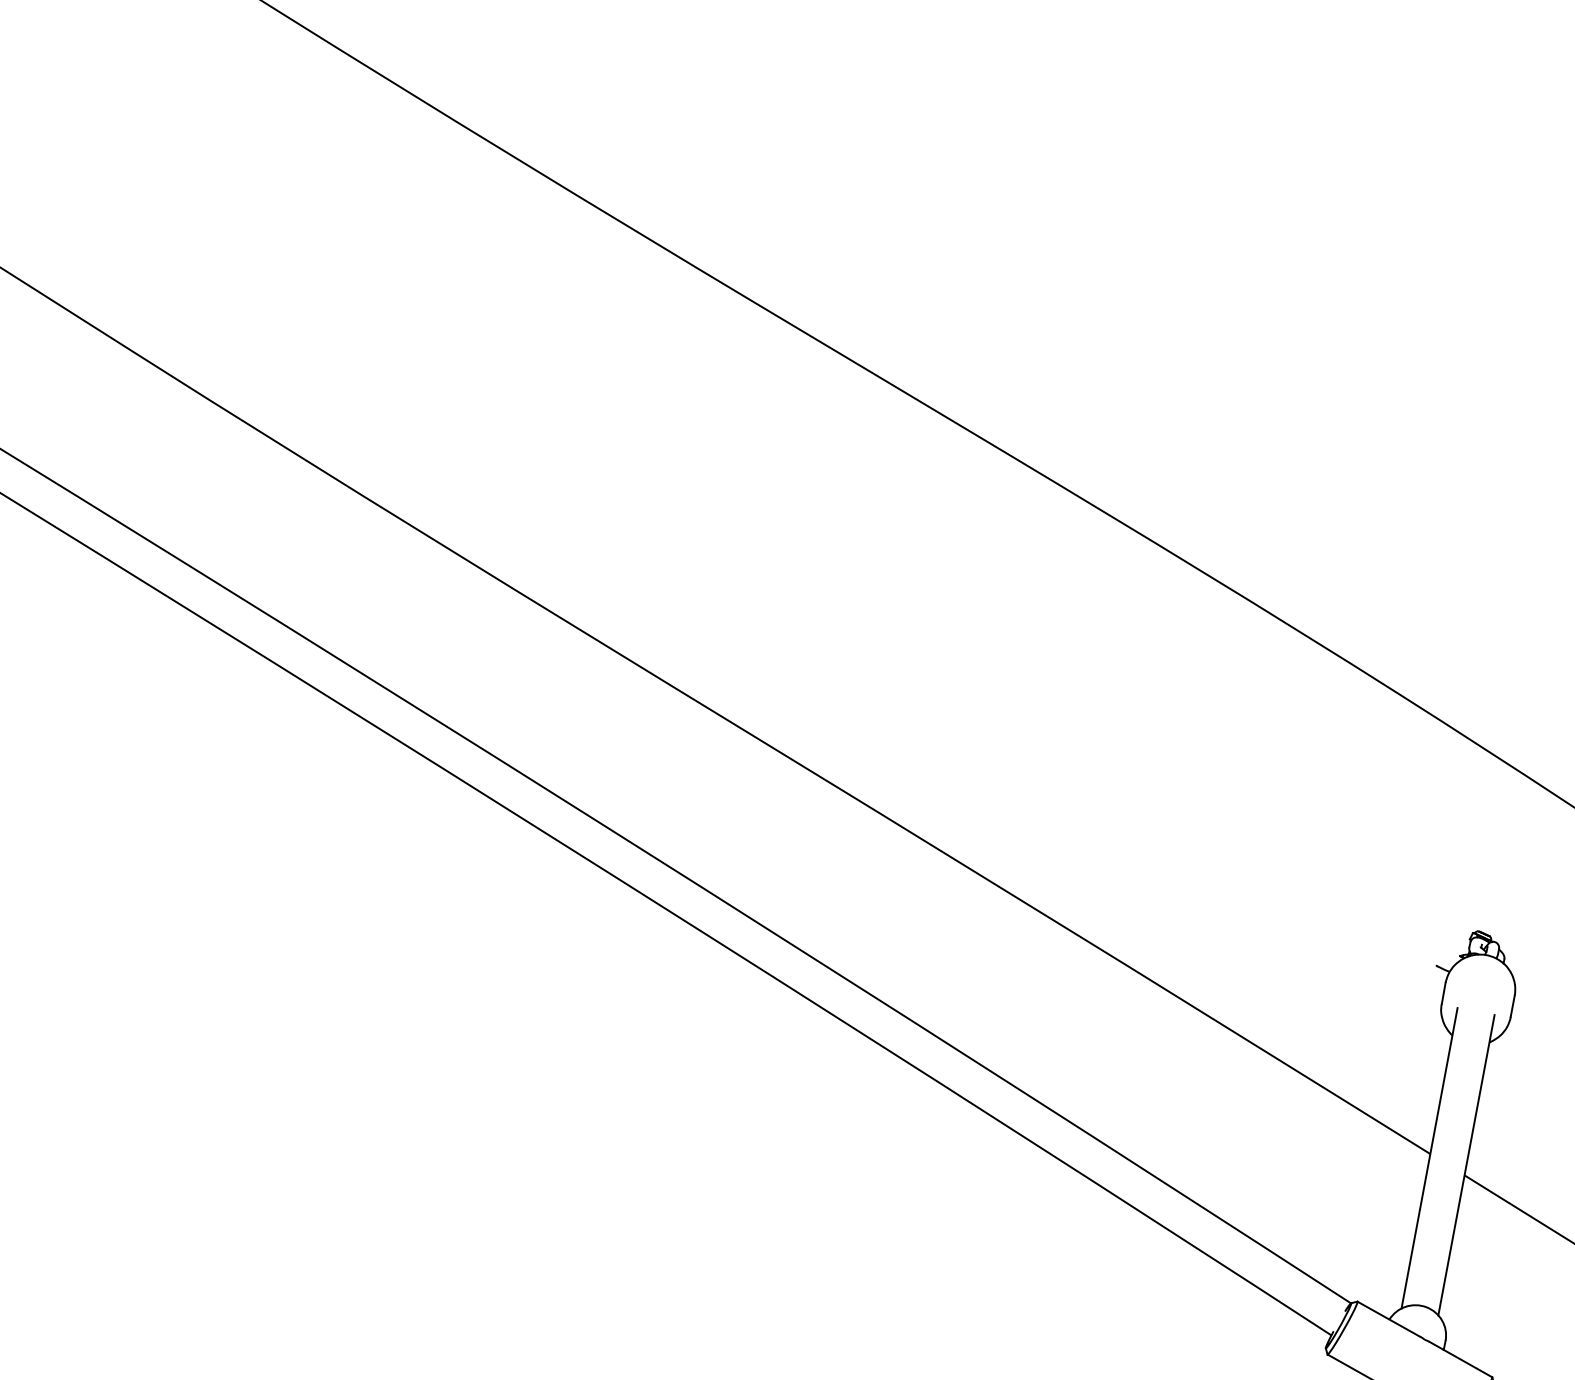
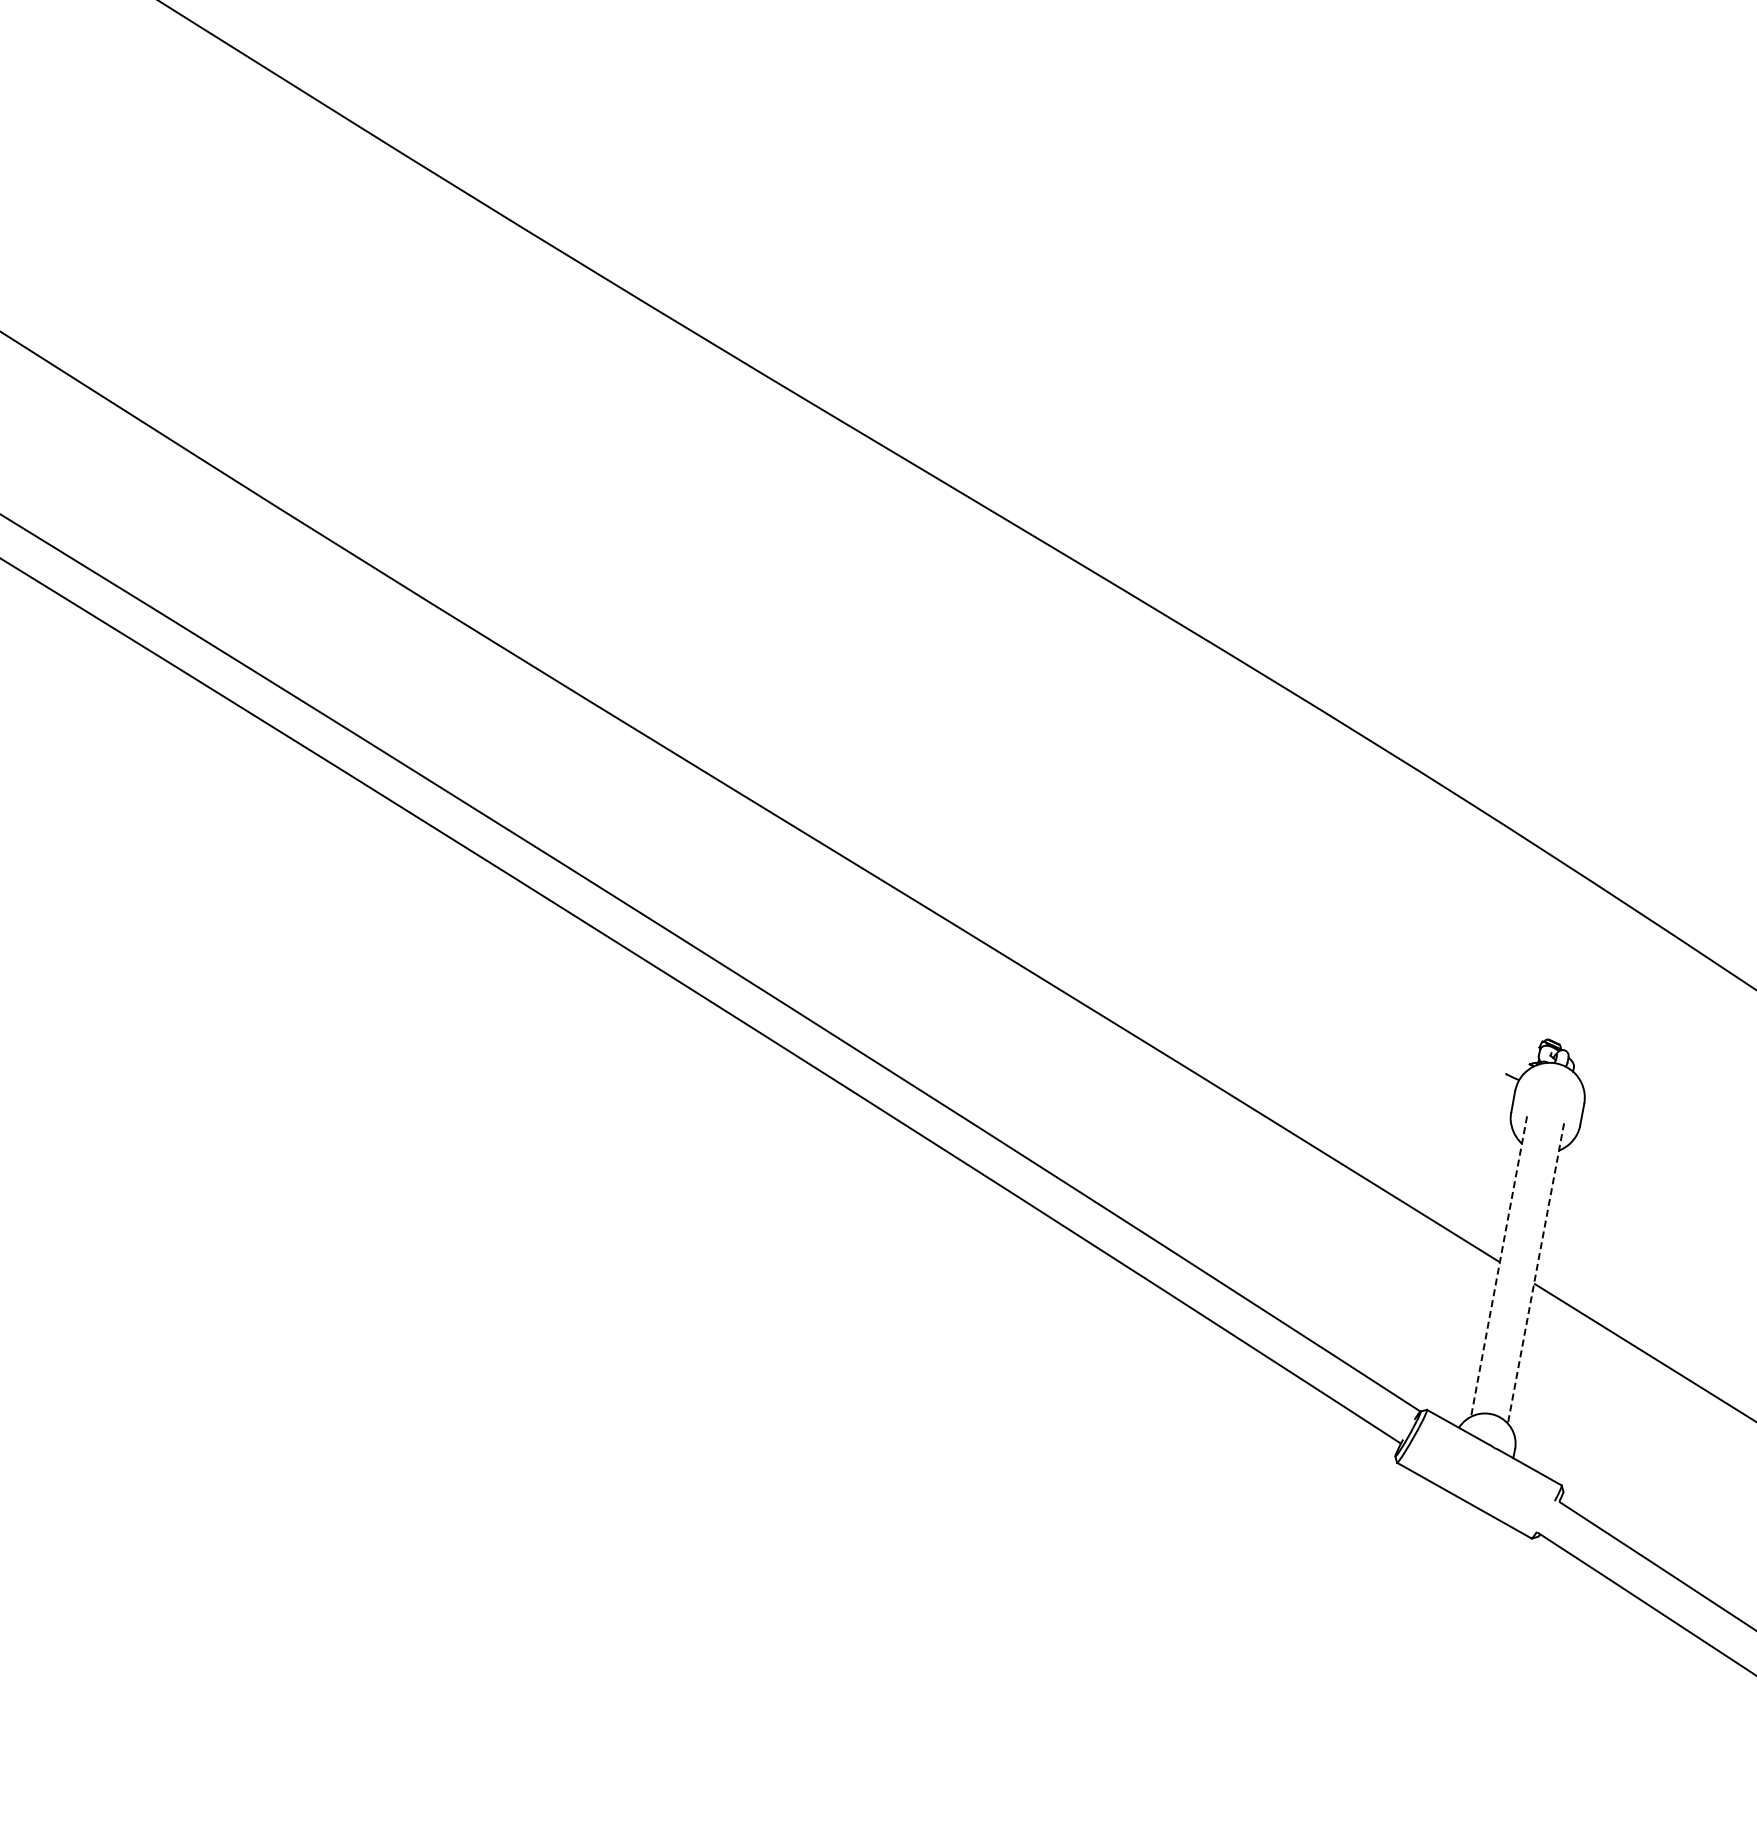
line: (1429, 1158) -> (1499, 1266), solid -> dashed
line: (1465, 1165) -> (1535, 1273), solid -> dashed

